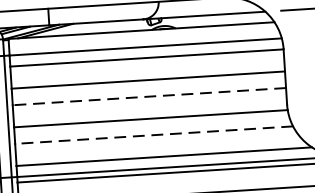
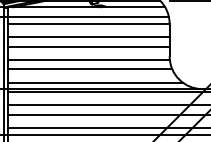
line: (149, 96) -> (88, 46), dashed -> solid
line: (153, 135) -> (89, 69), dashed -> solid

